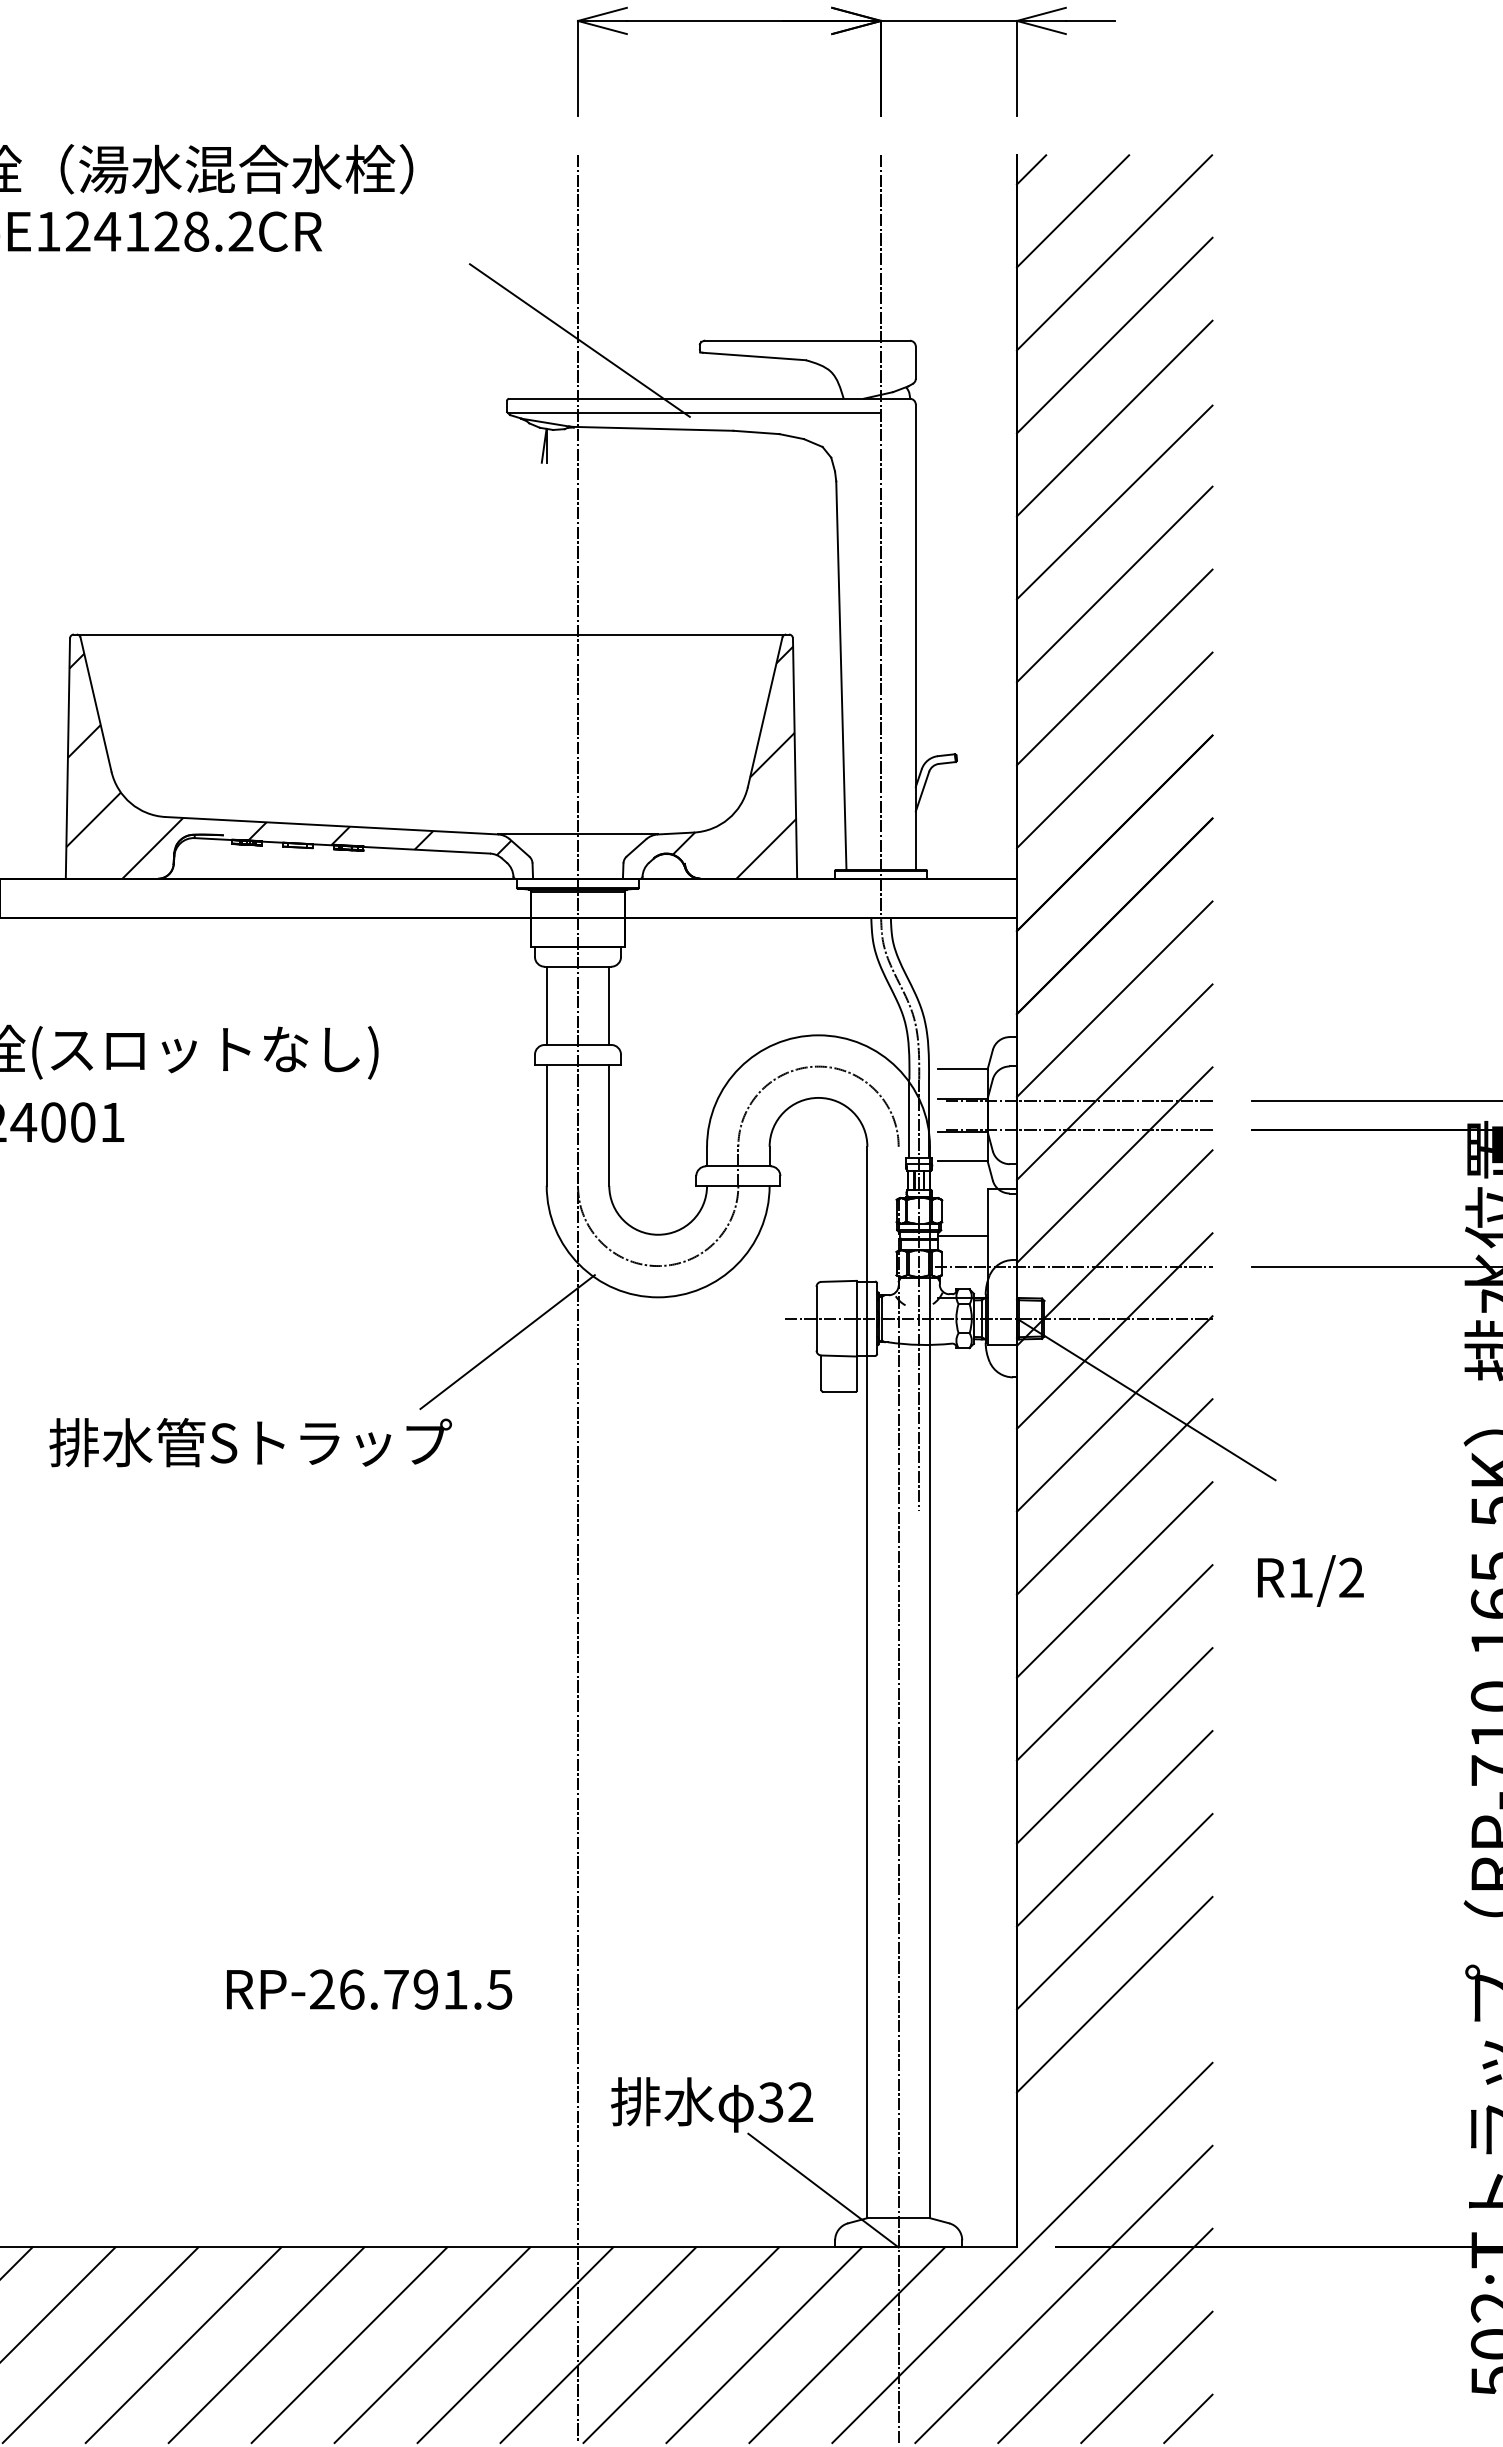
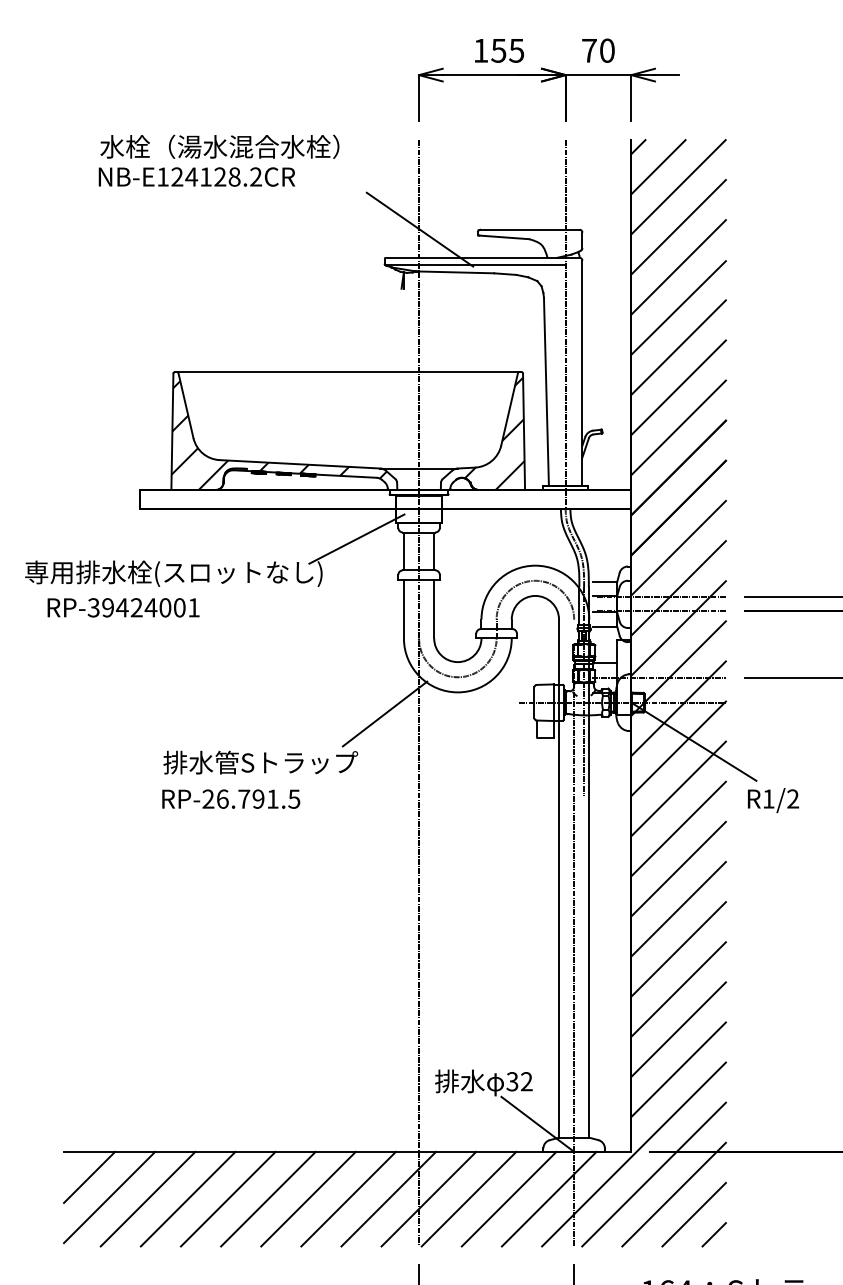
line: (448, 979) -> (356, 538), added
text: (1310, 1580) -> (773, 800), moved
text: (370, 1988) -> (231, 798), moved
line: (1114, 2077) -> (678, 1069), added

